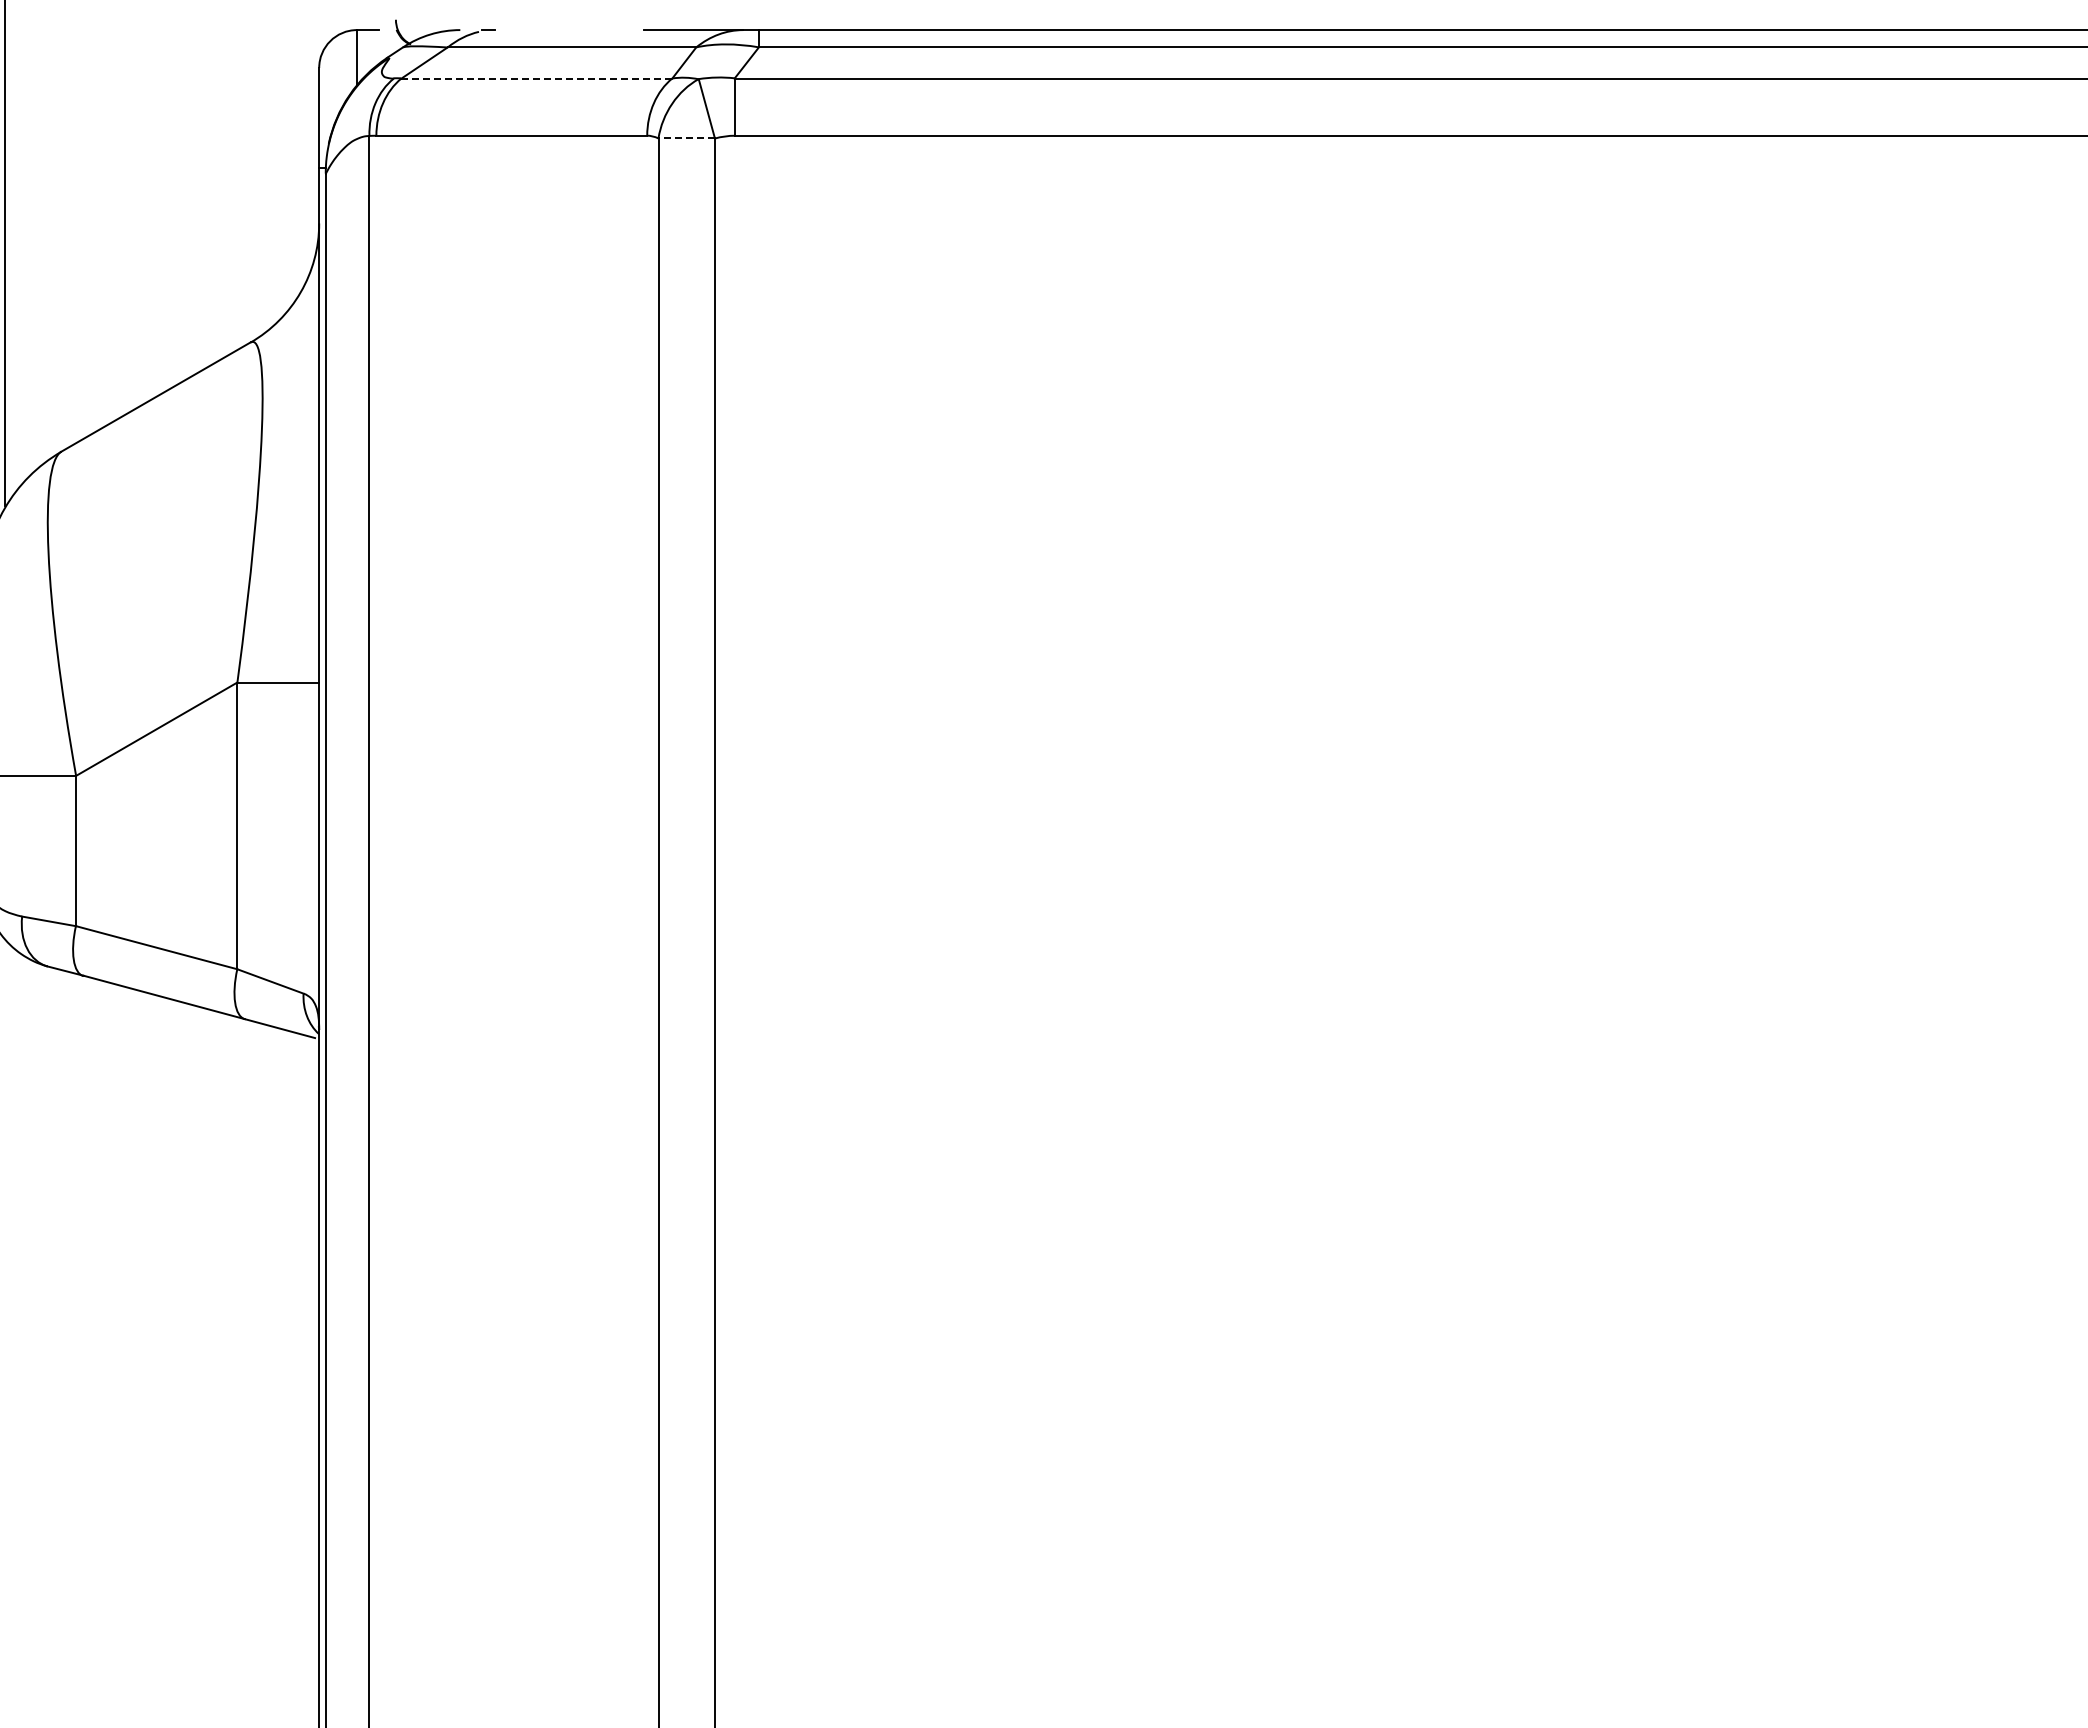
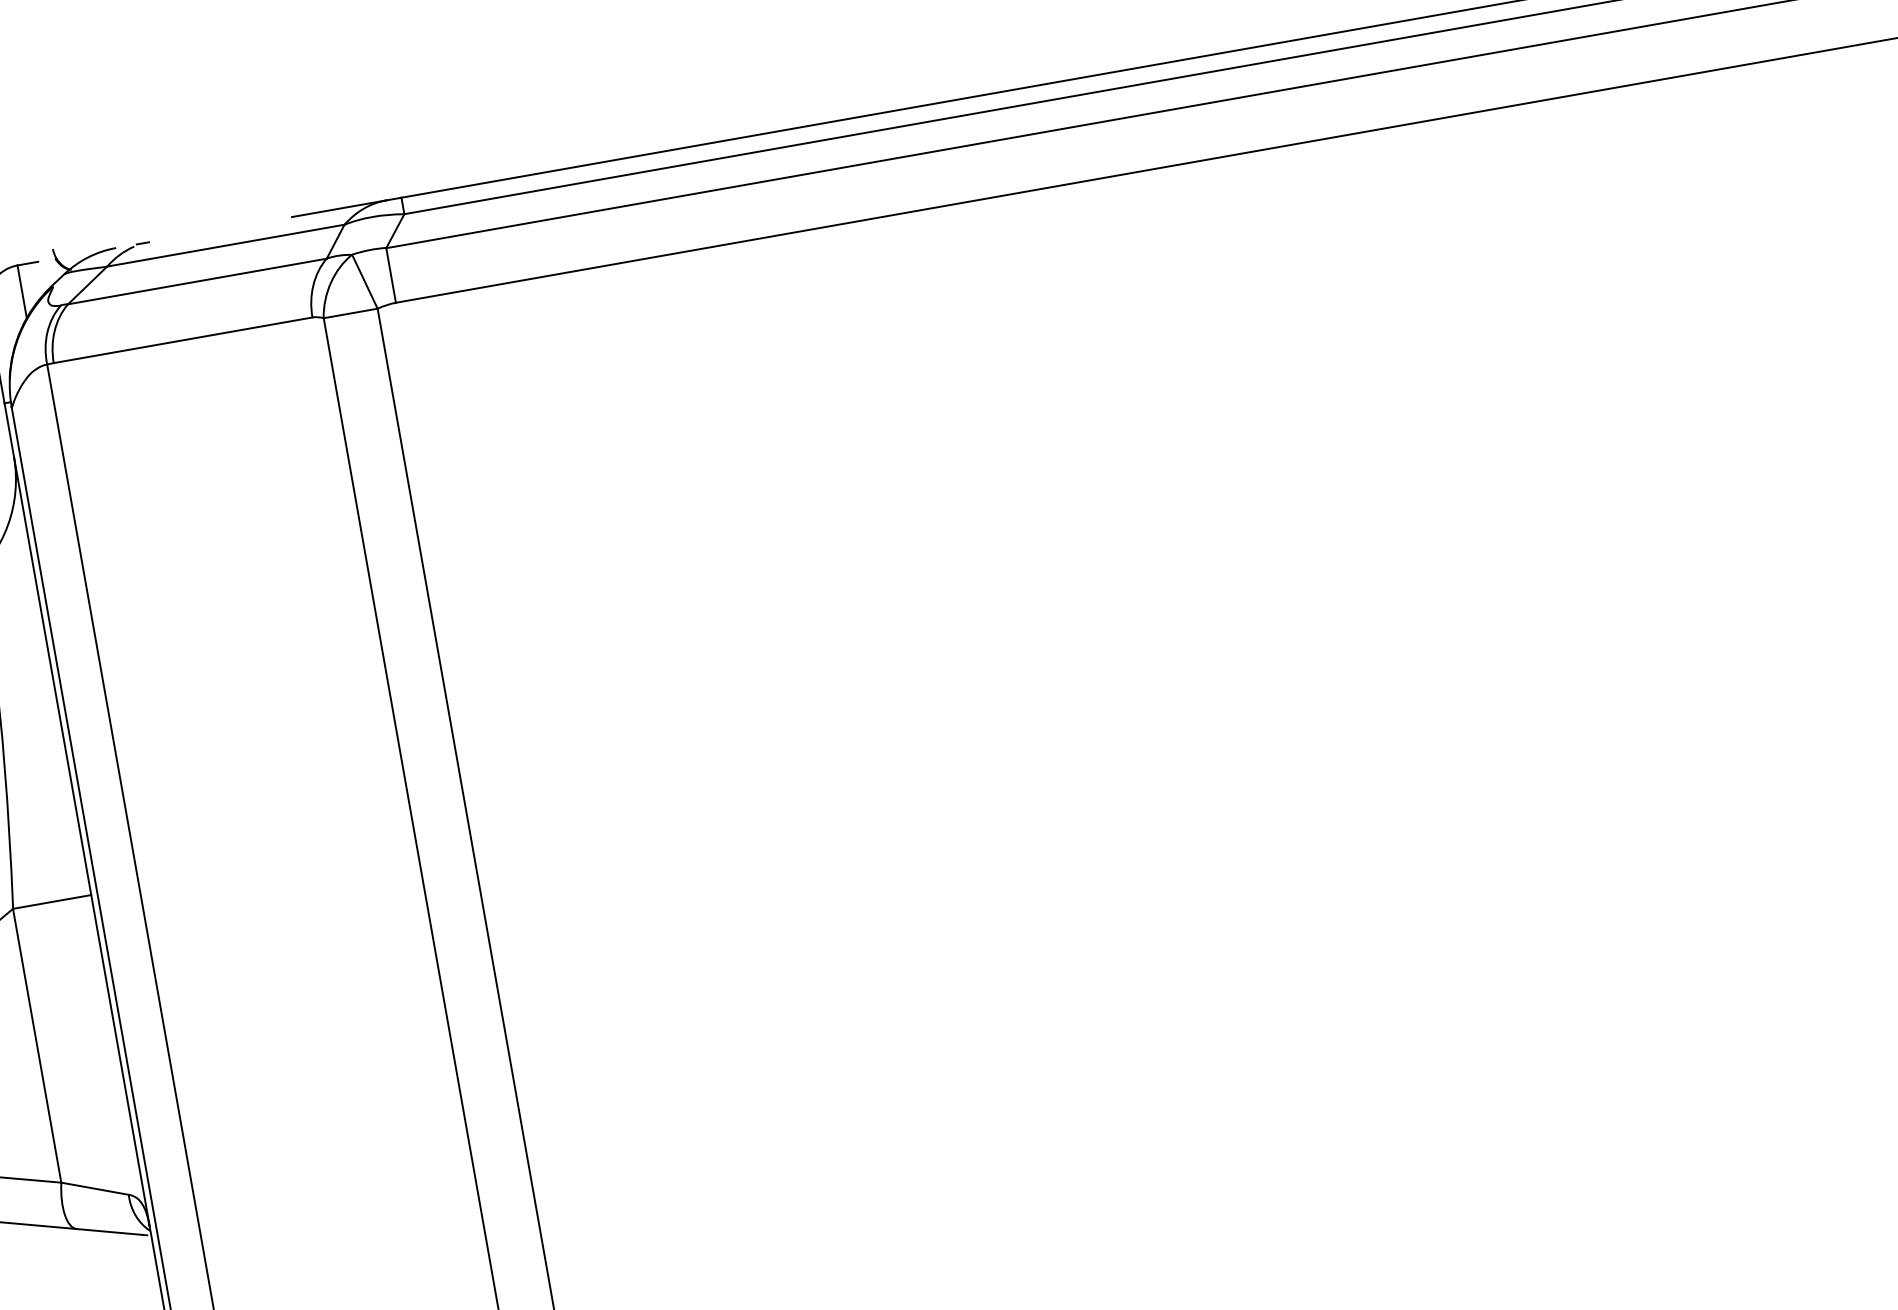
line: (537, 78) -> (198, 281), dashed -> solid
line: (686, 138) -> (350, 313), dashed -> solid

